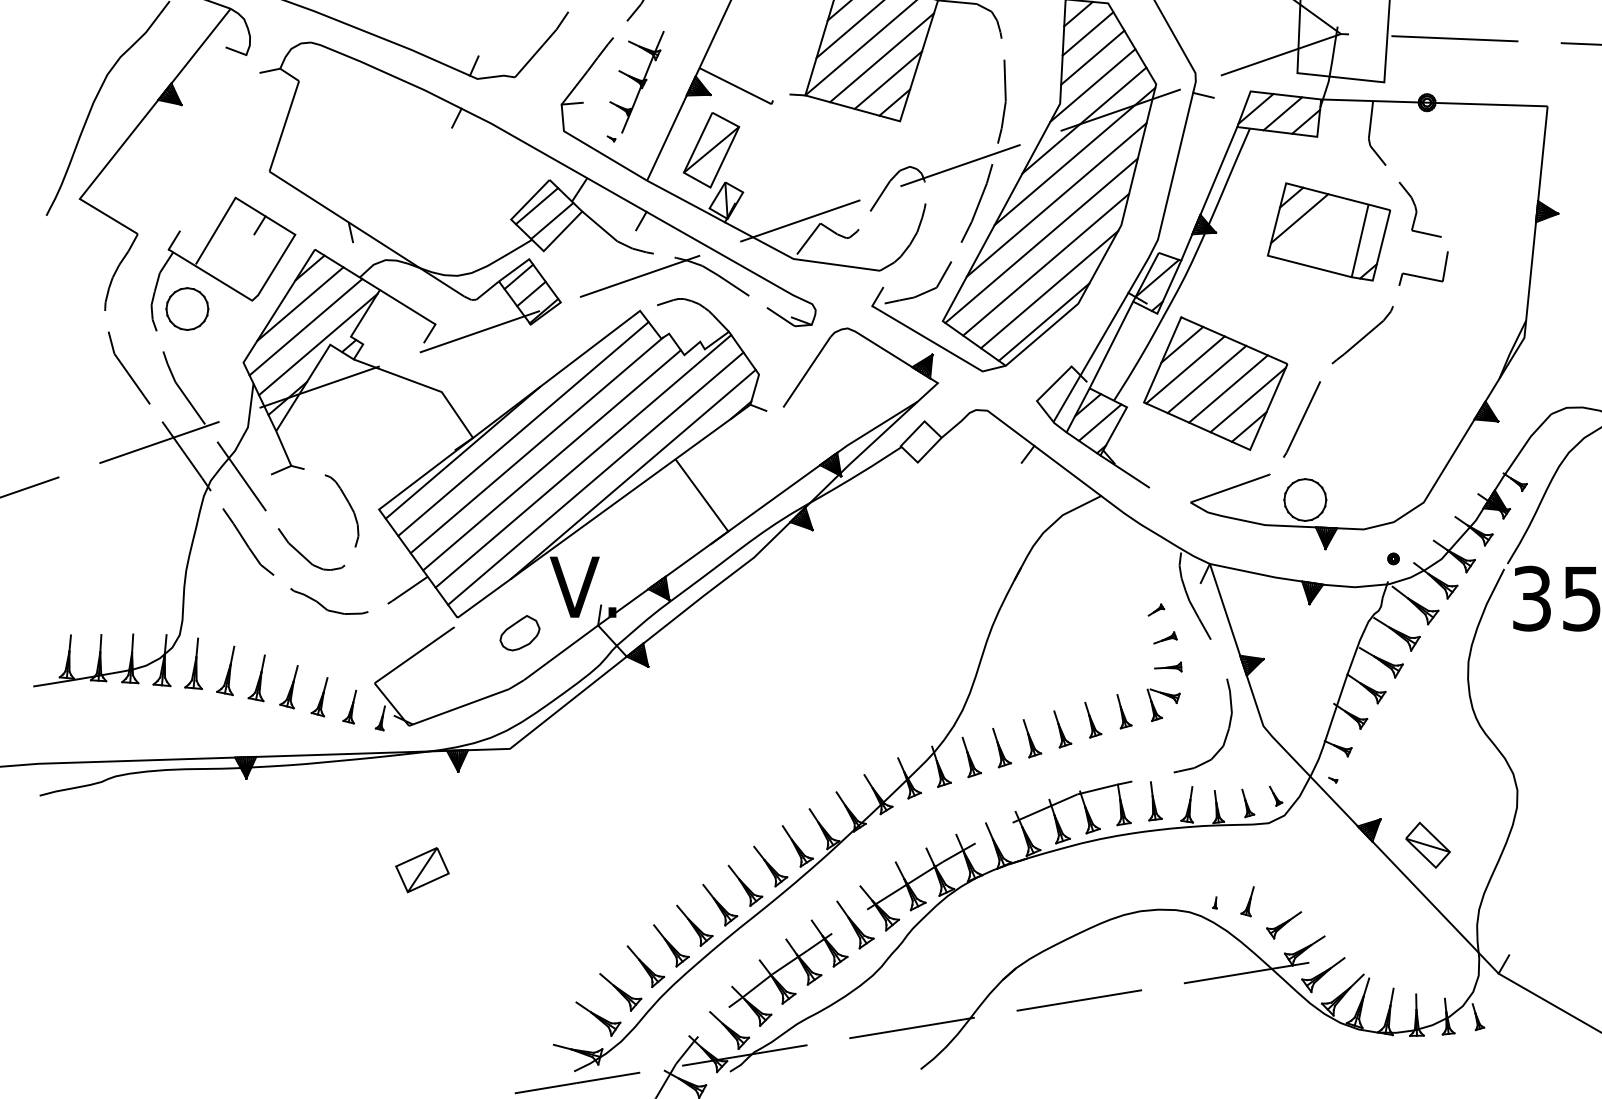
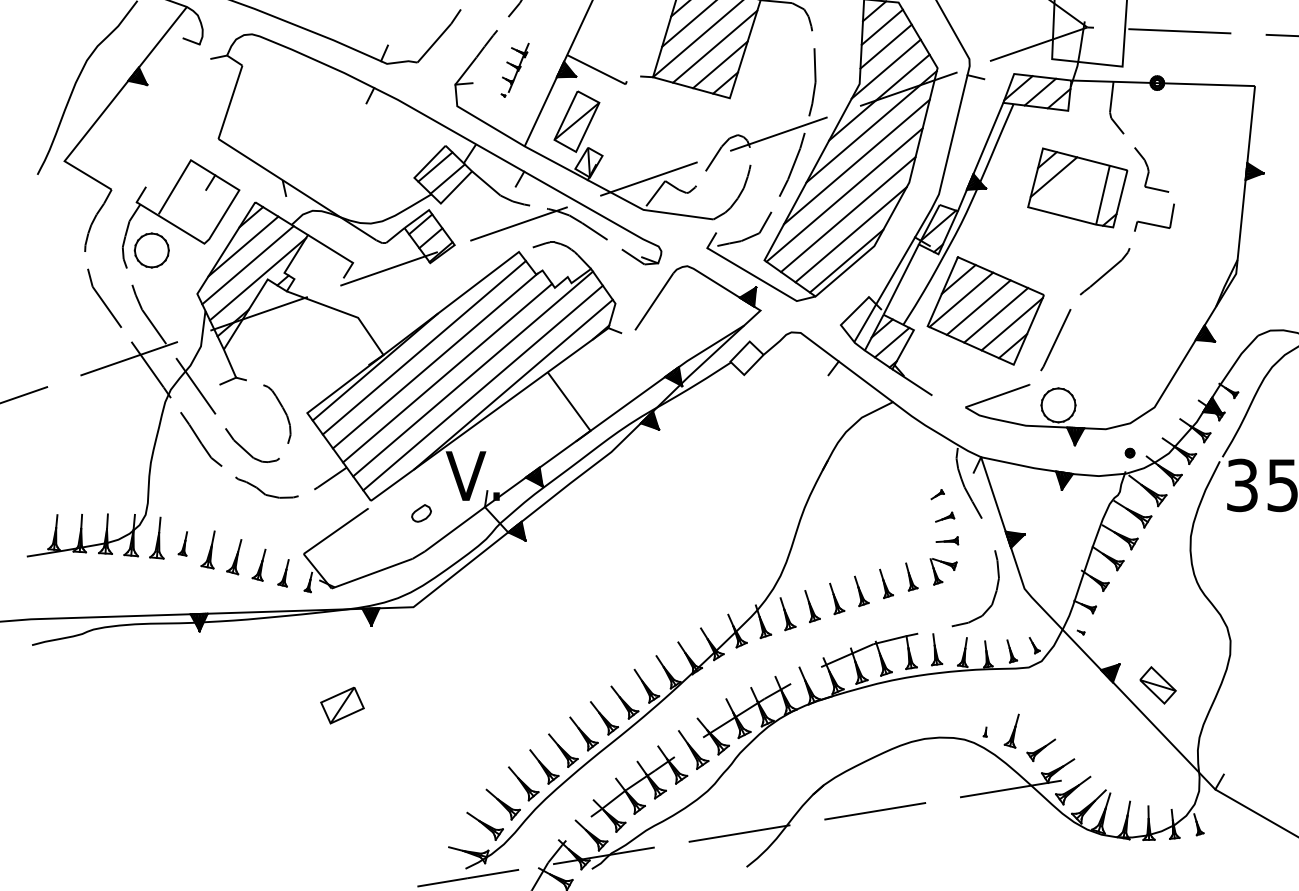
part: (634, 85) -> (514, 69), size x0.6
part: (519, 633) -> (421, 513), size x0.6
part: (225, 670) -> (182, 543), size x0.6
part: (1247, 900) -> (1011, 730), size x1.4

